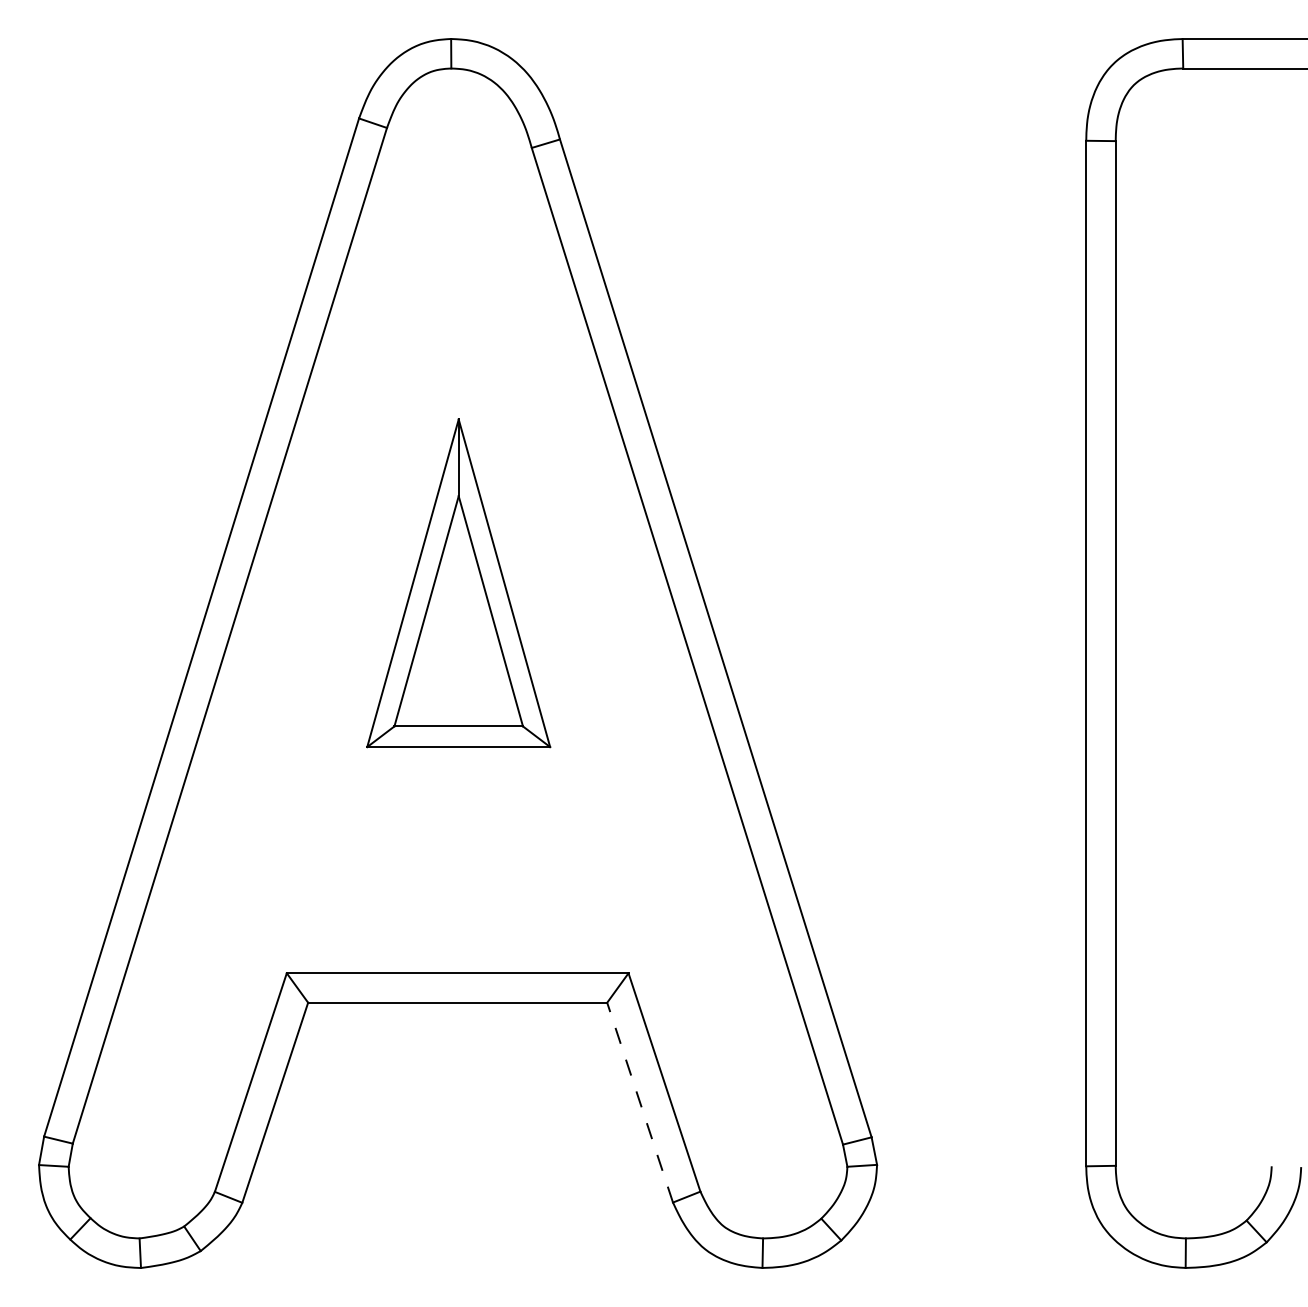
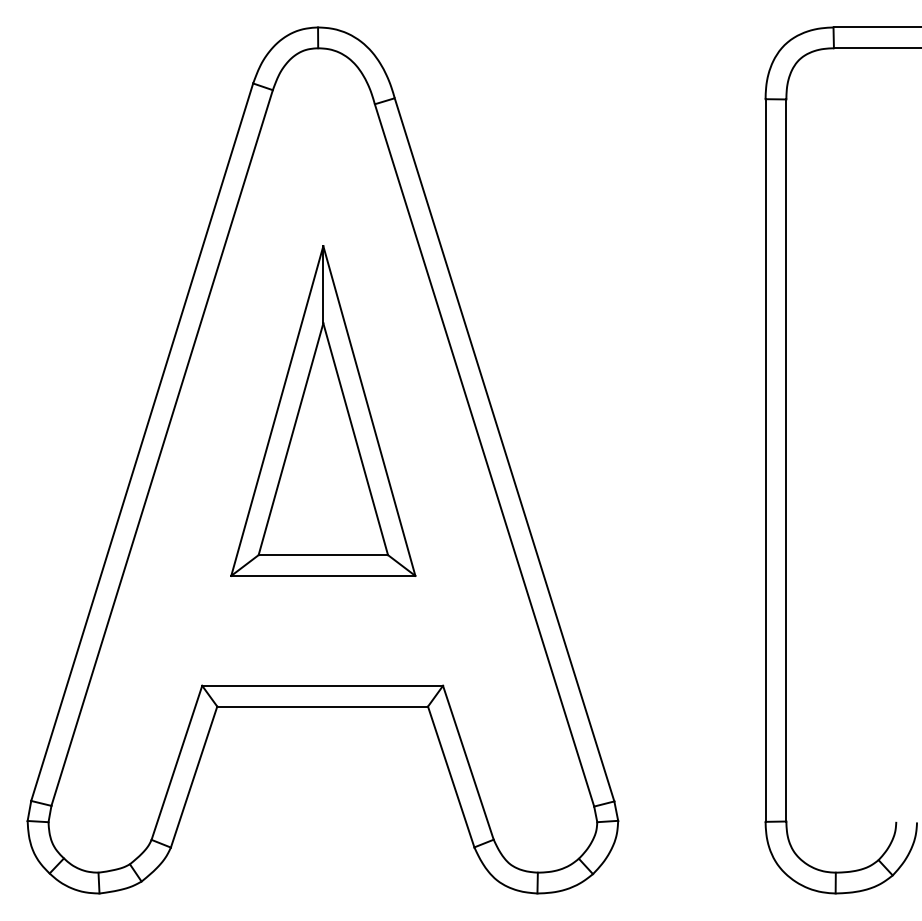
part: (458, 582) -> (323, 410), size x1.43
line: (640, 1101) -> (451, 776), dashed -> solid

